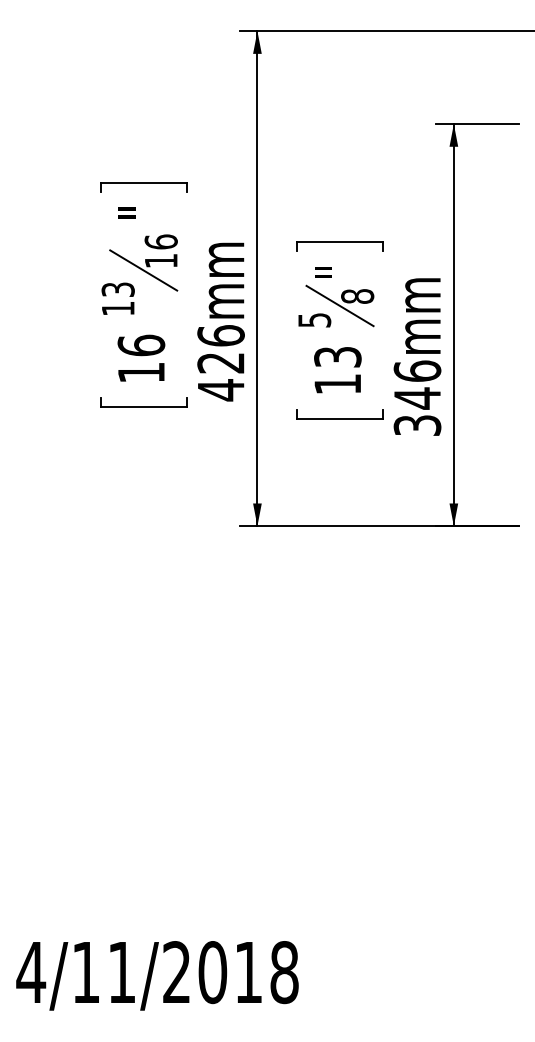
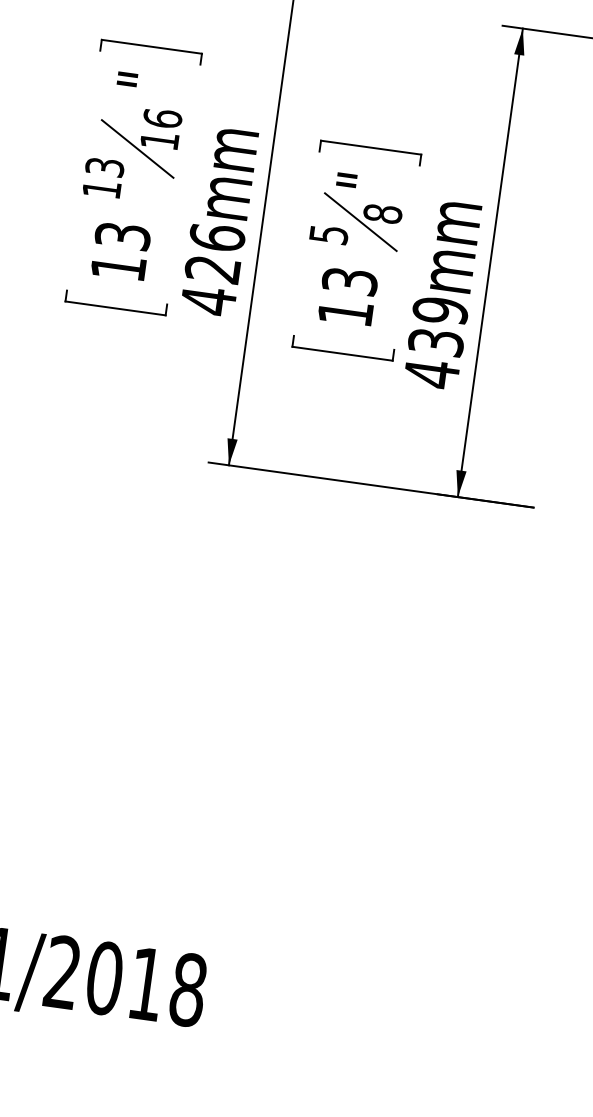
text: (141, 345) -> (123, 236), 16 -> 13
text: (417, 398) -> (436, 342), 346mm -> 439mm

